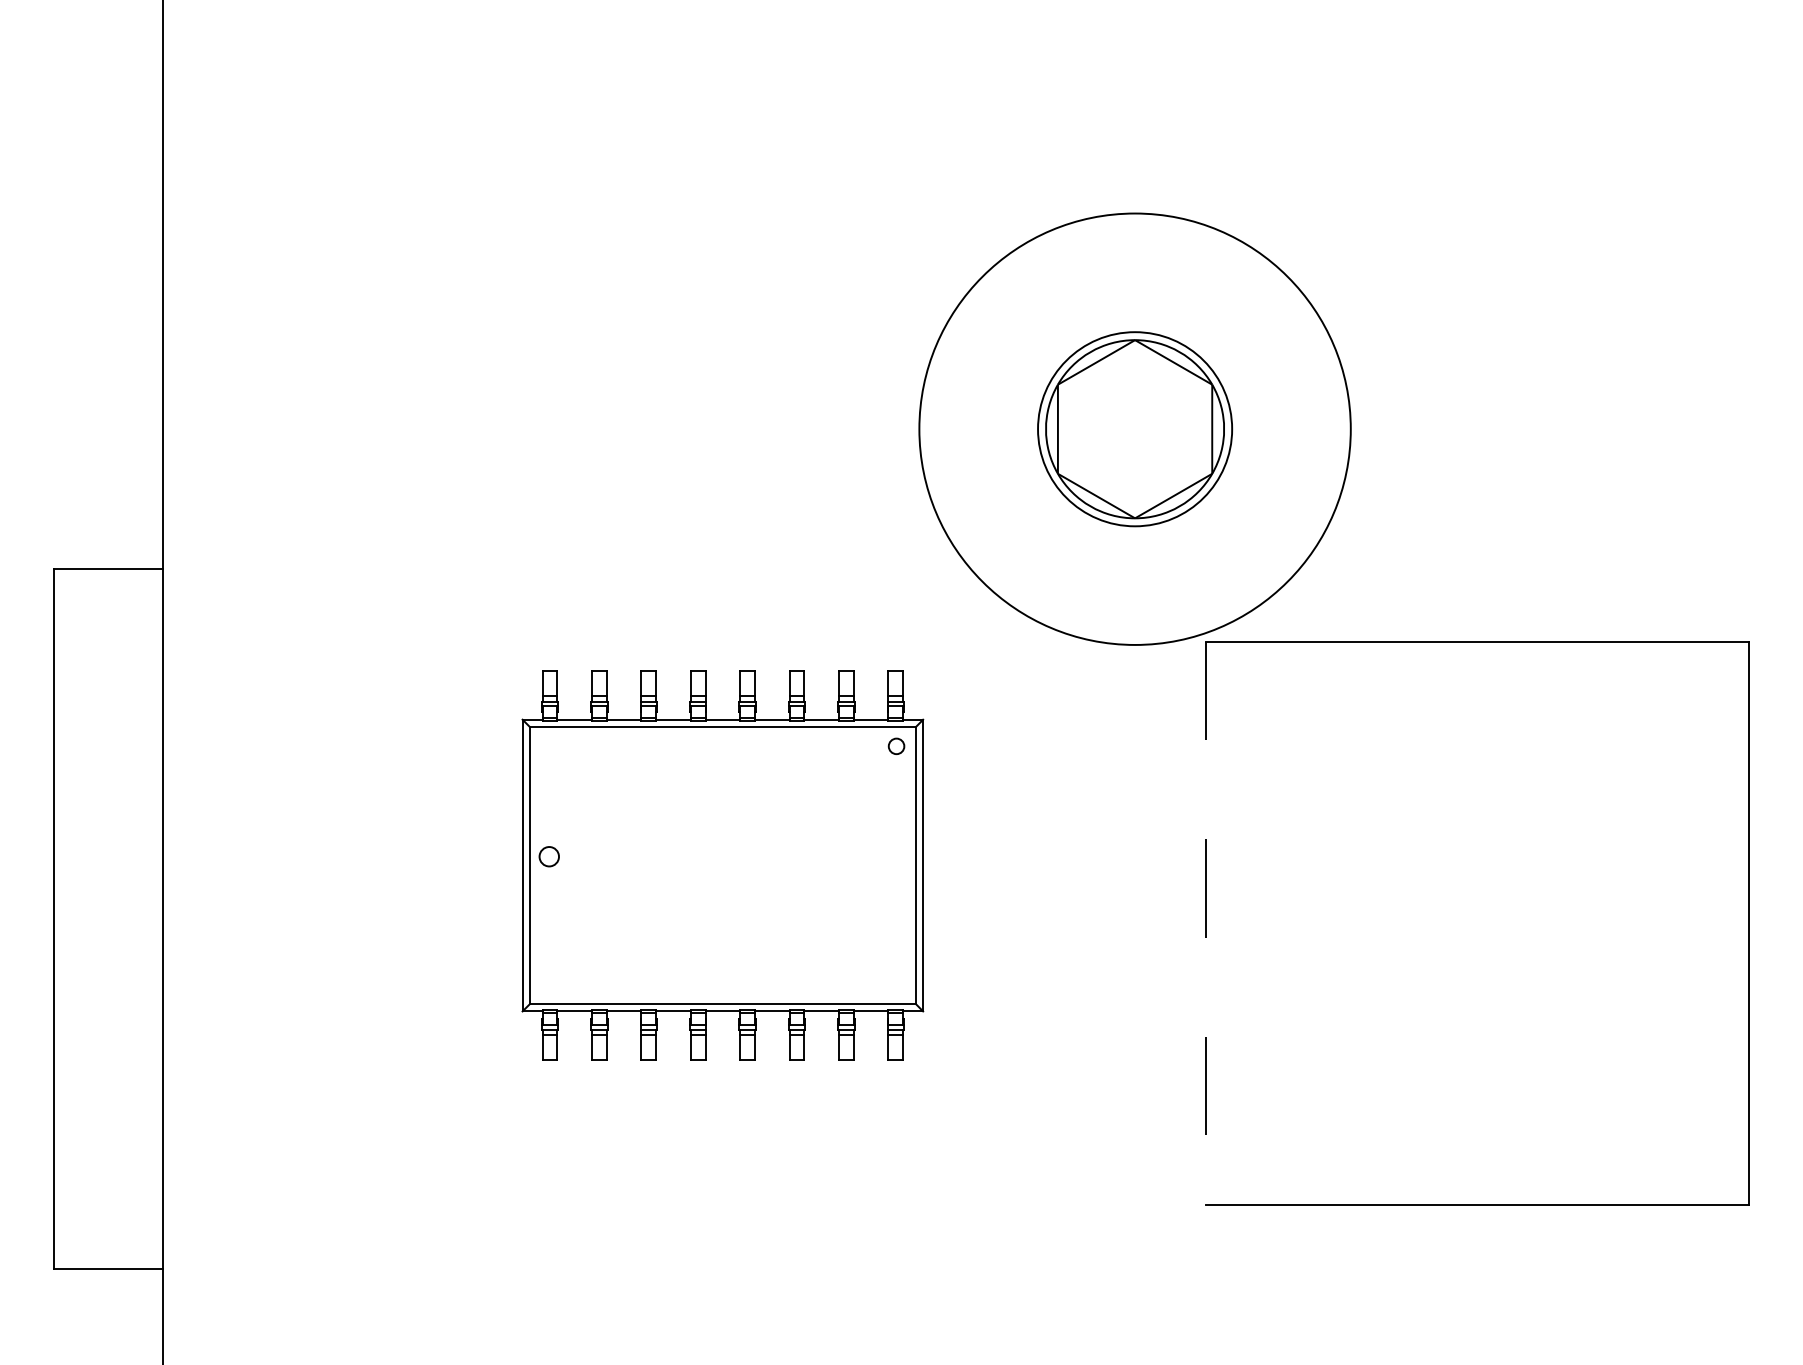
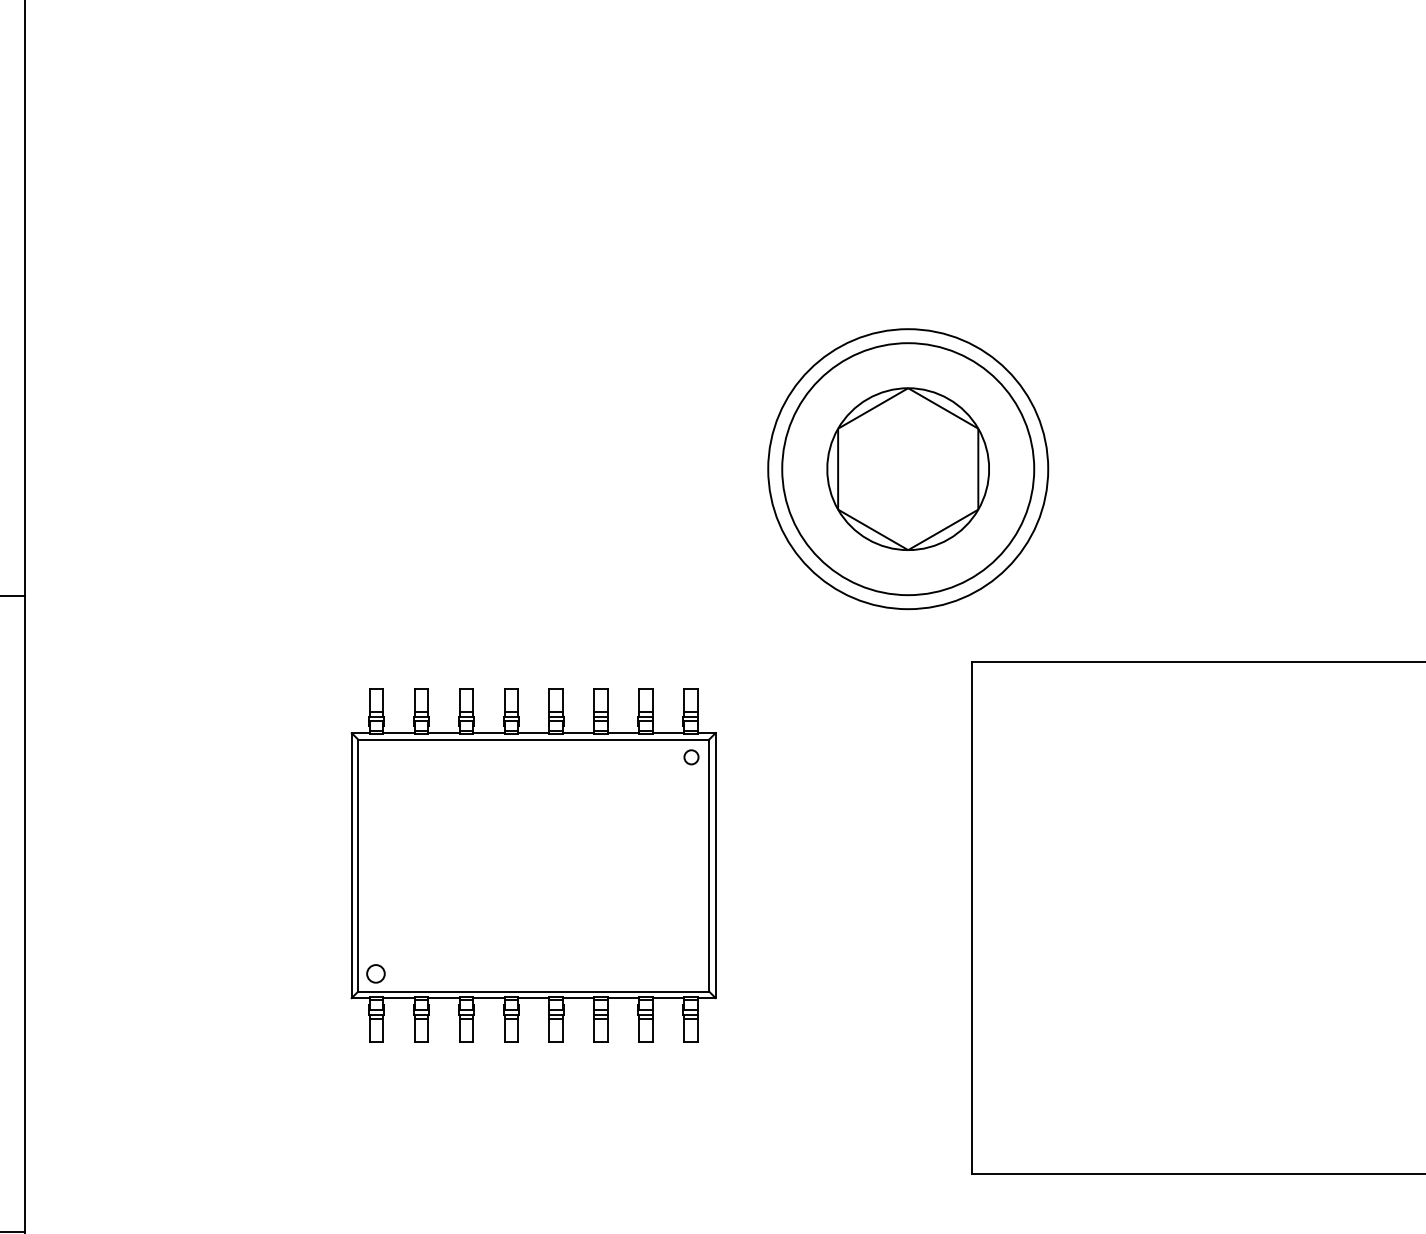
circle: (1134, 428) -> (907, 468), size x1.43
circle: (1135, 429) -> (908, 469), size x0.71
circle: (548, 856) -> (375, 973), moved
line: (1205, 923) -> (972, 918), dashed -> solid

